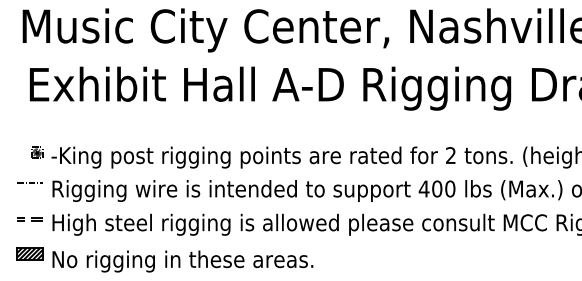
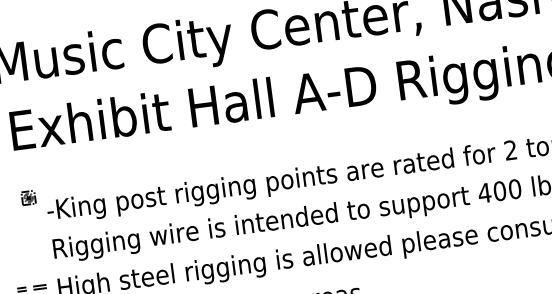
part: (37, 152) -> (28, 197), moved
line: (29, 182) -> (25, 245), removed

